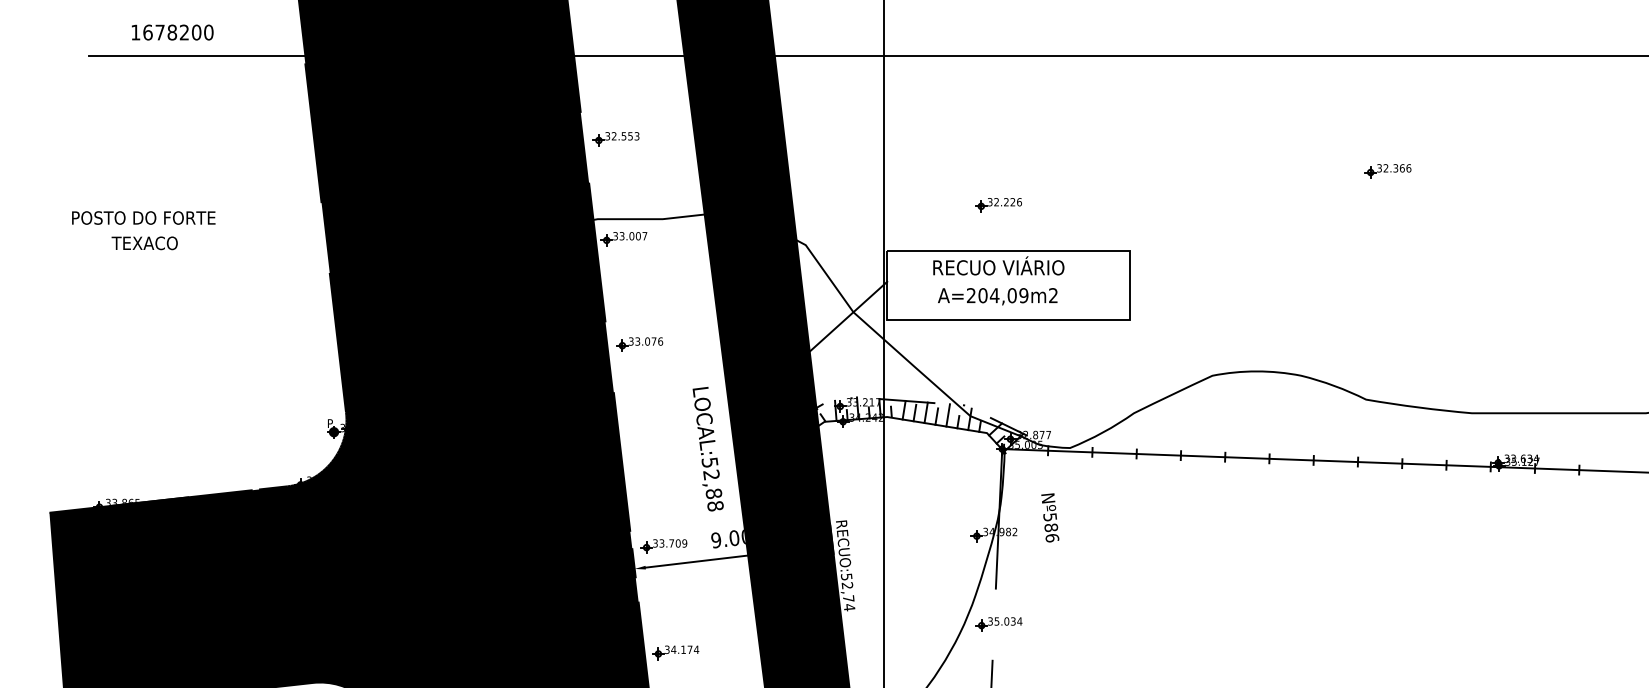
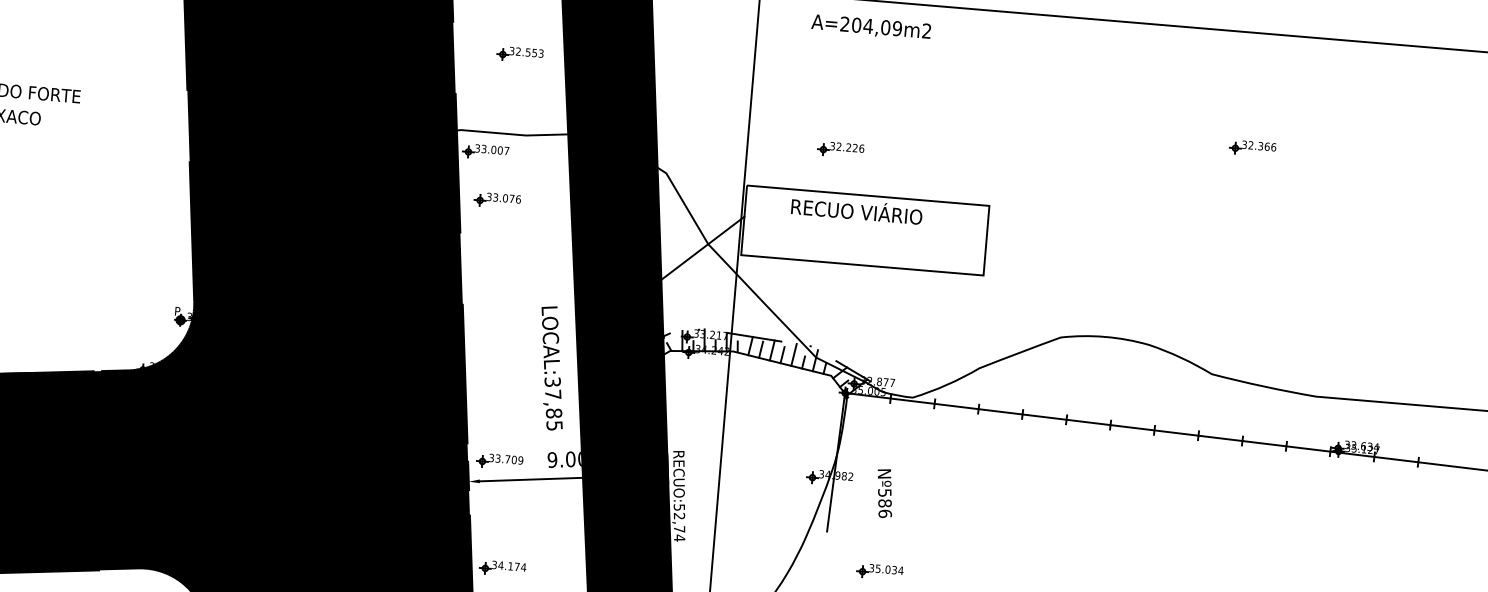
part: (615, 139) -> (519, 55), moved
part: (998, 205) -> (840, 150), moved
text: (997, 296) -> (871, 27), moved
part: (639, 344) -> (497, 200), moved
text: (712, 484) -> (553, 404), LOCAL:52,88 -> LOCAL:37,85
text: (1050, 517) -> (885, 493), moved
part: (998, 624) -> (879, 571), moved

